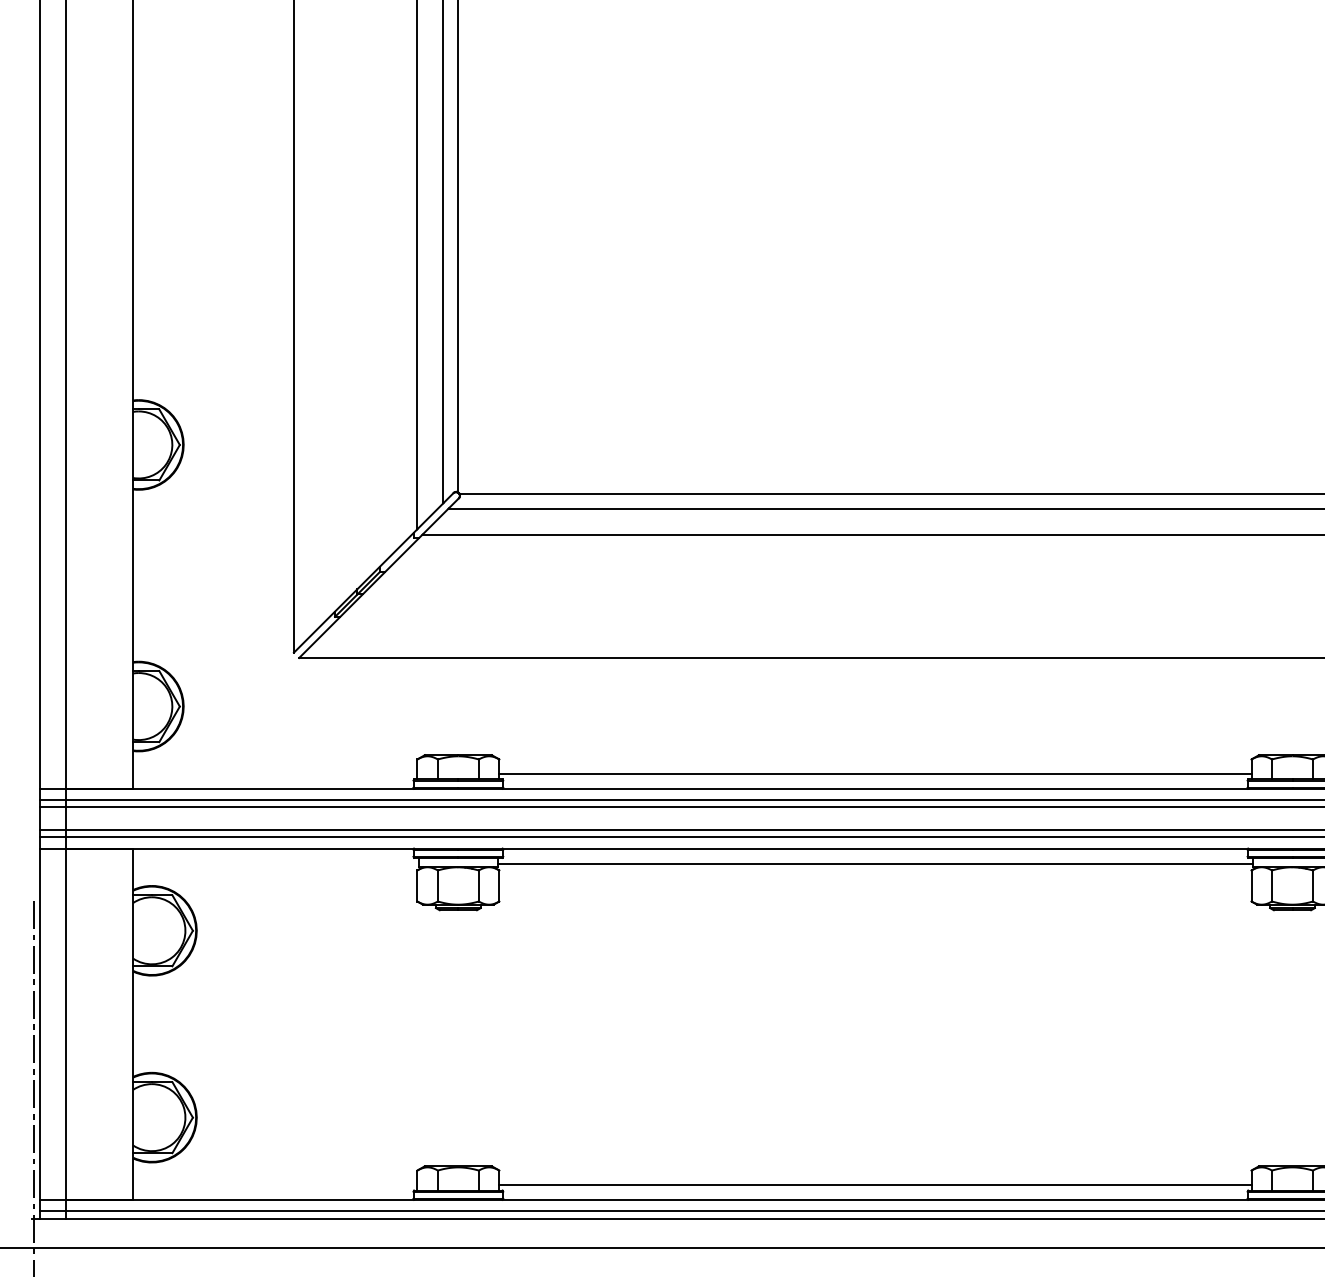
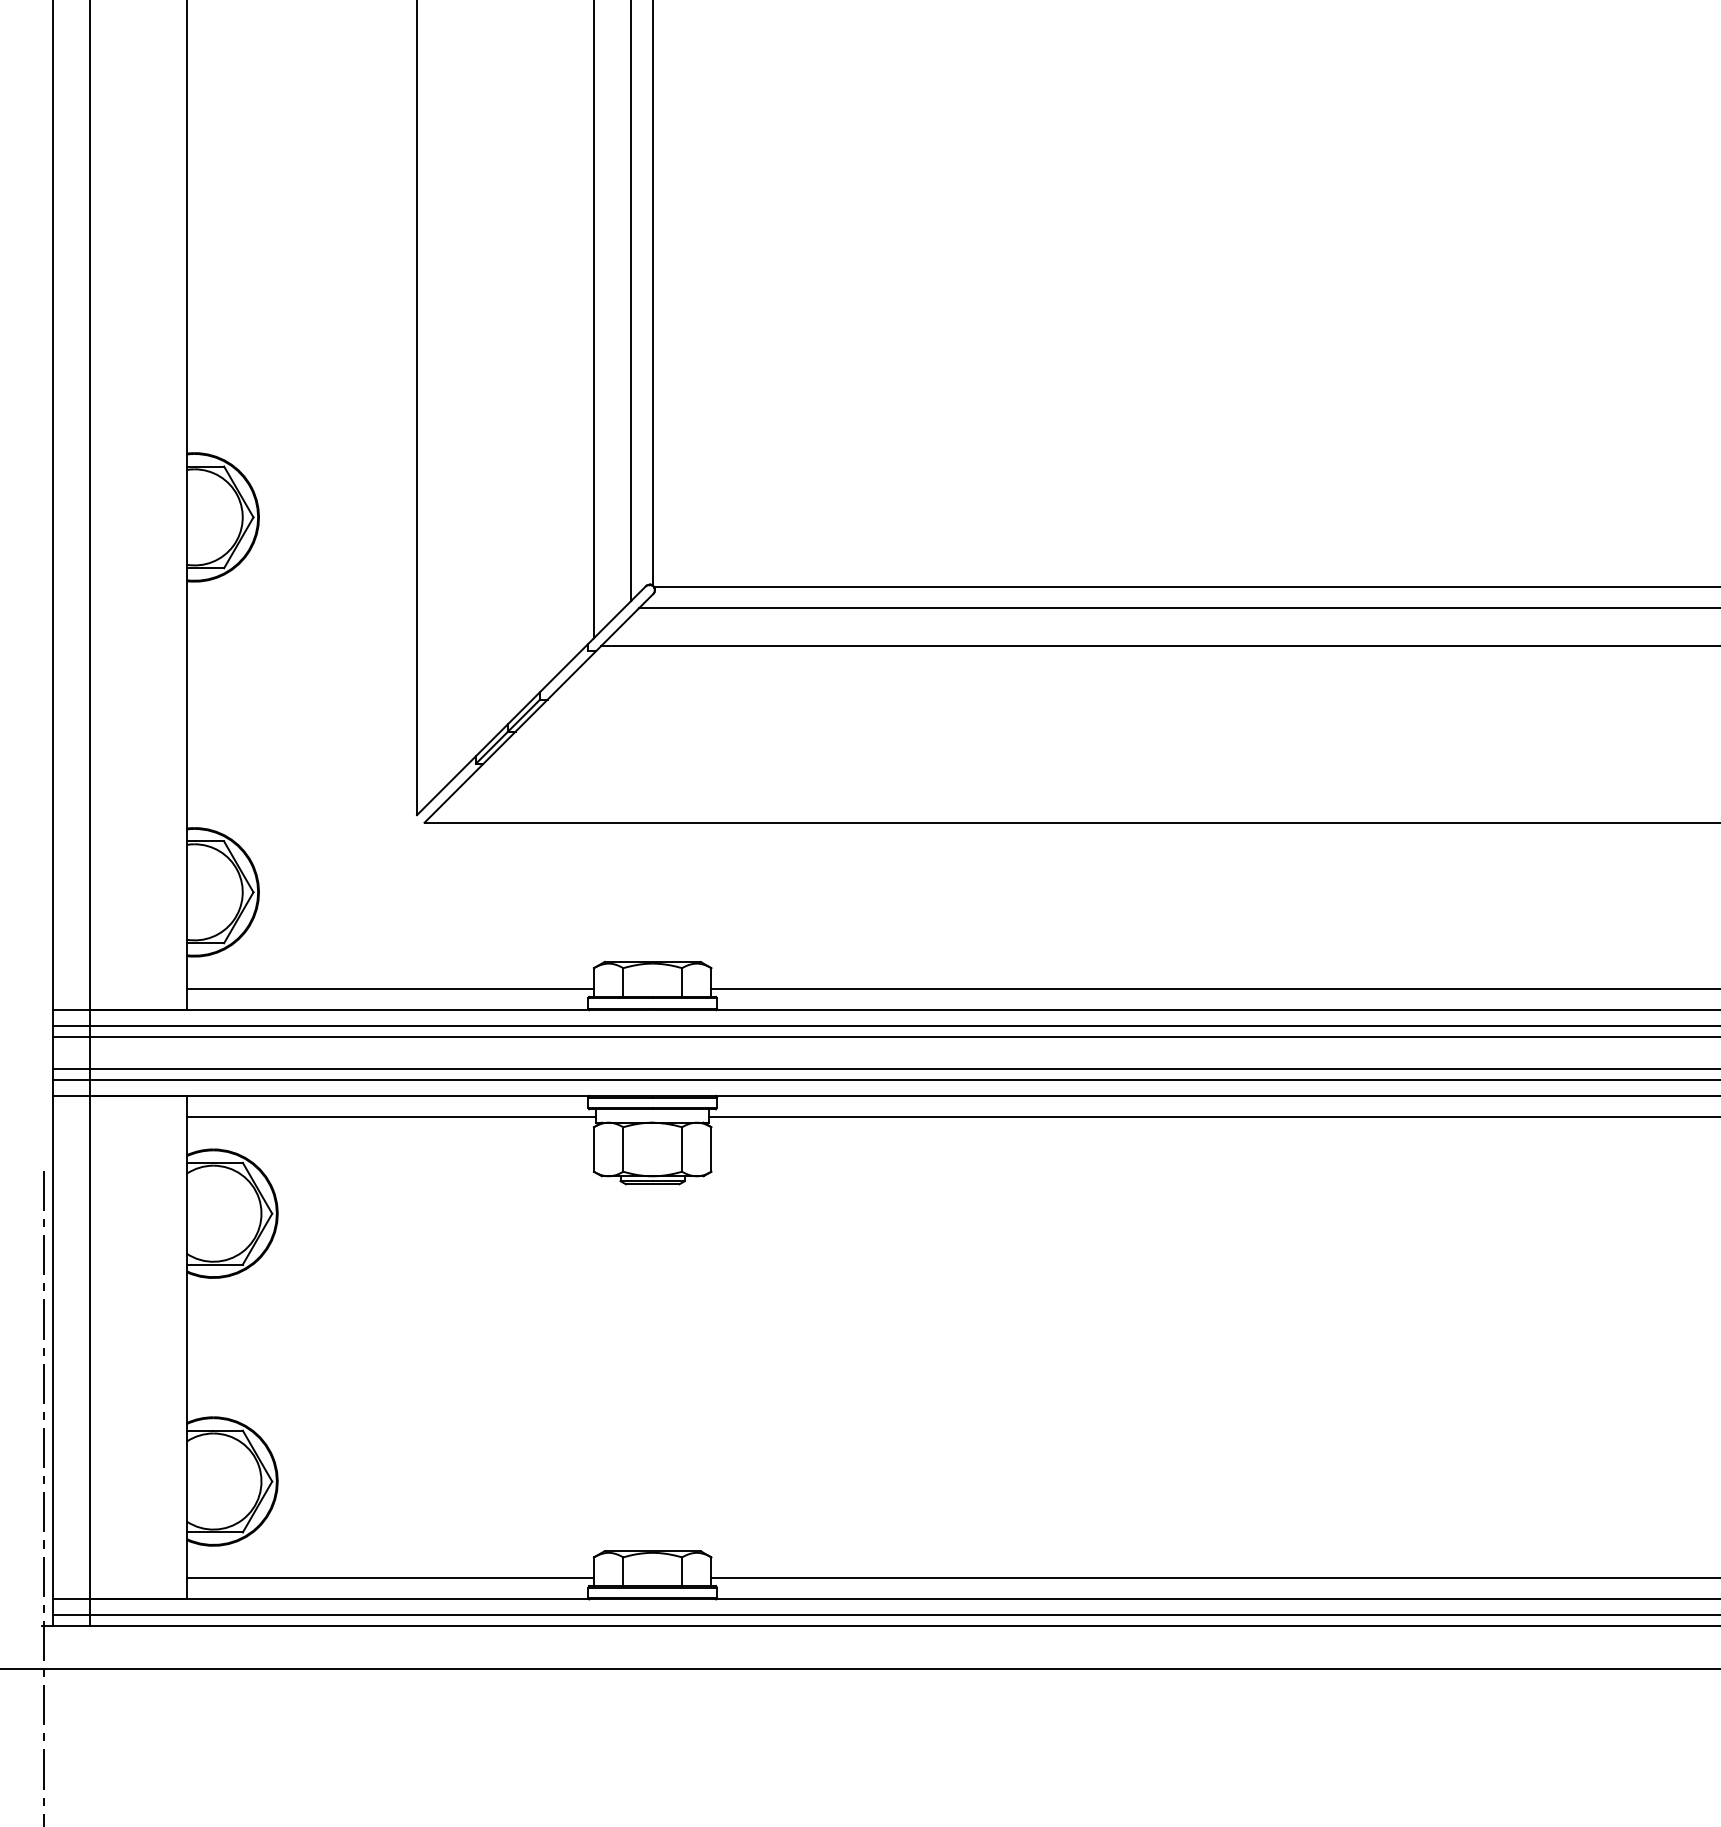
line: (275, 773) -> (390, 988), added
line: (276, 863) -> (392, 1117), added
line: (275, 1184) -> (390, 1577), added

